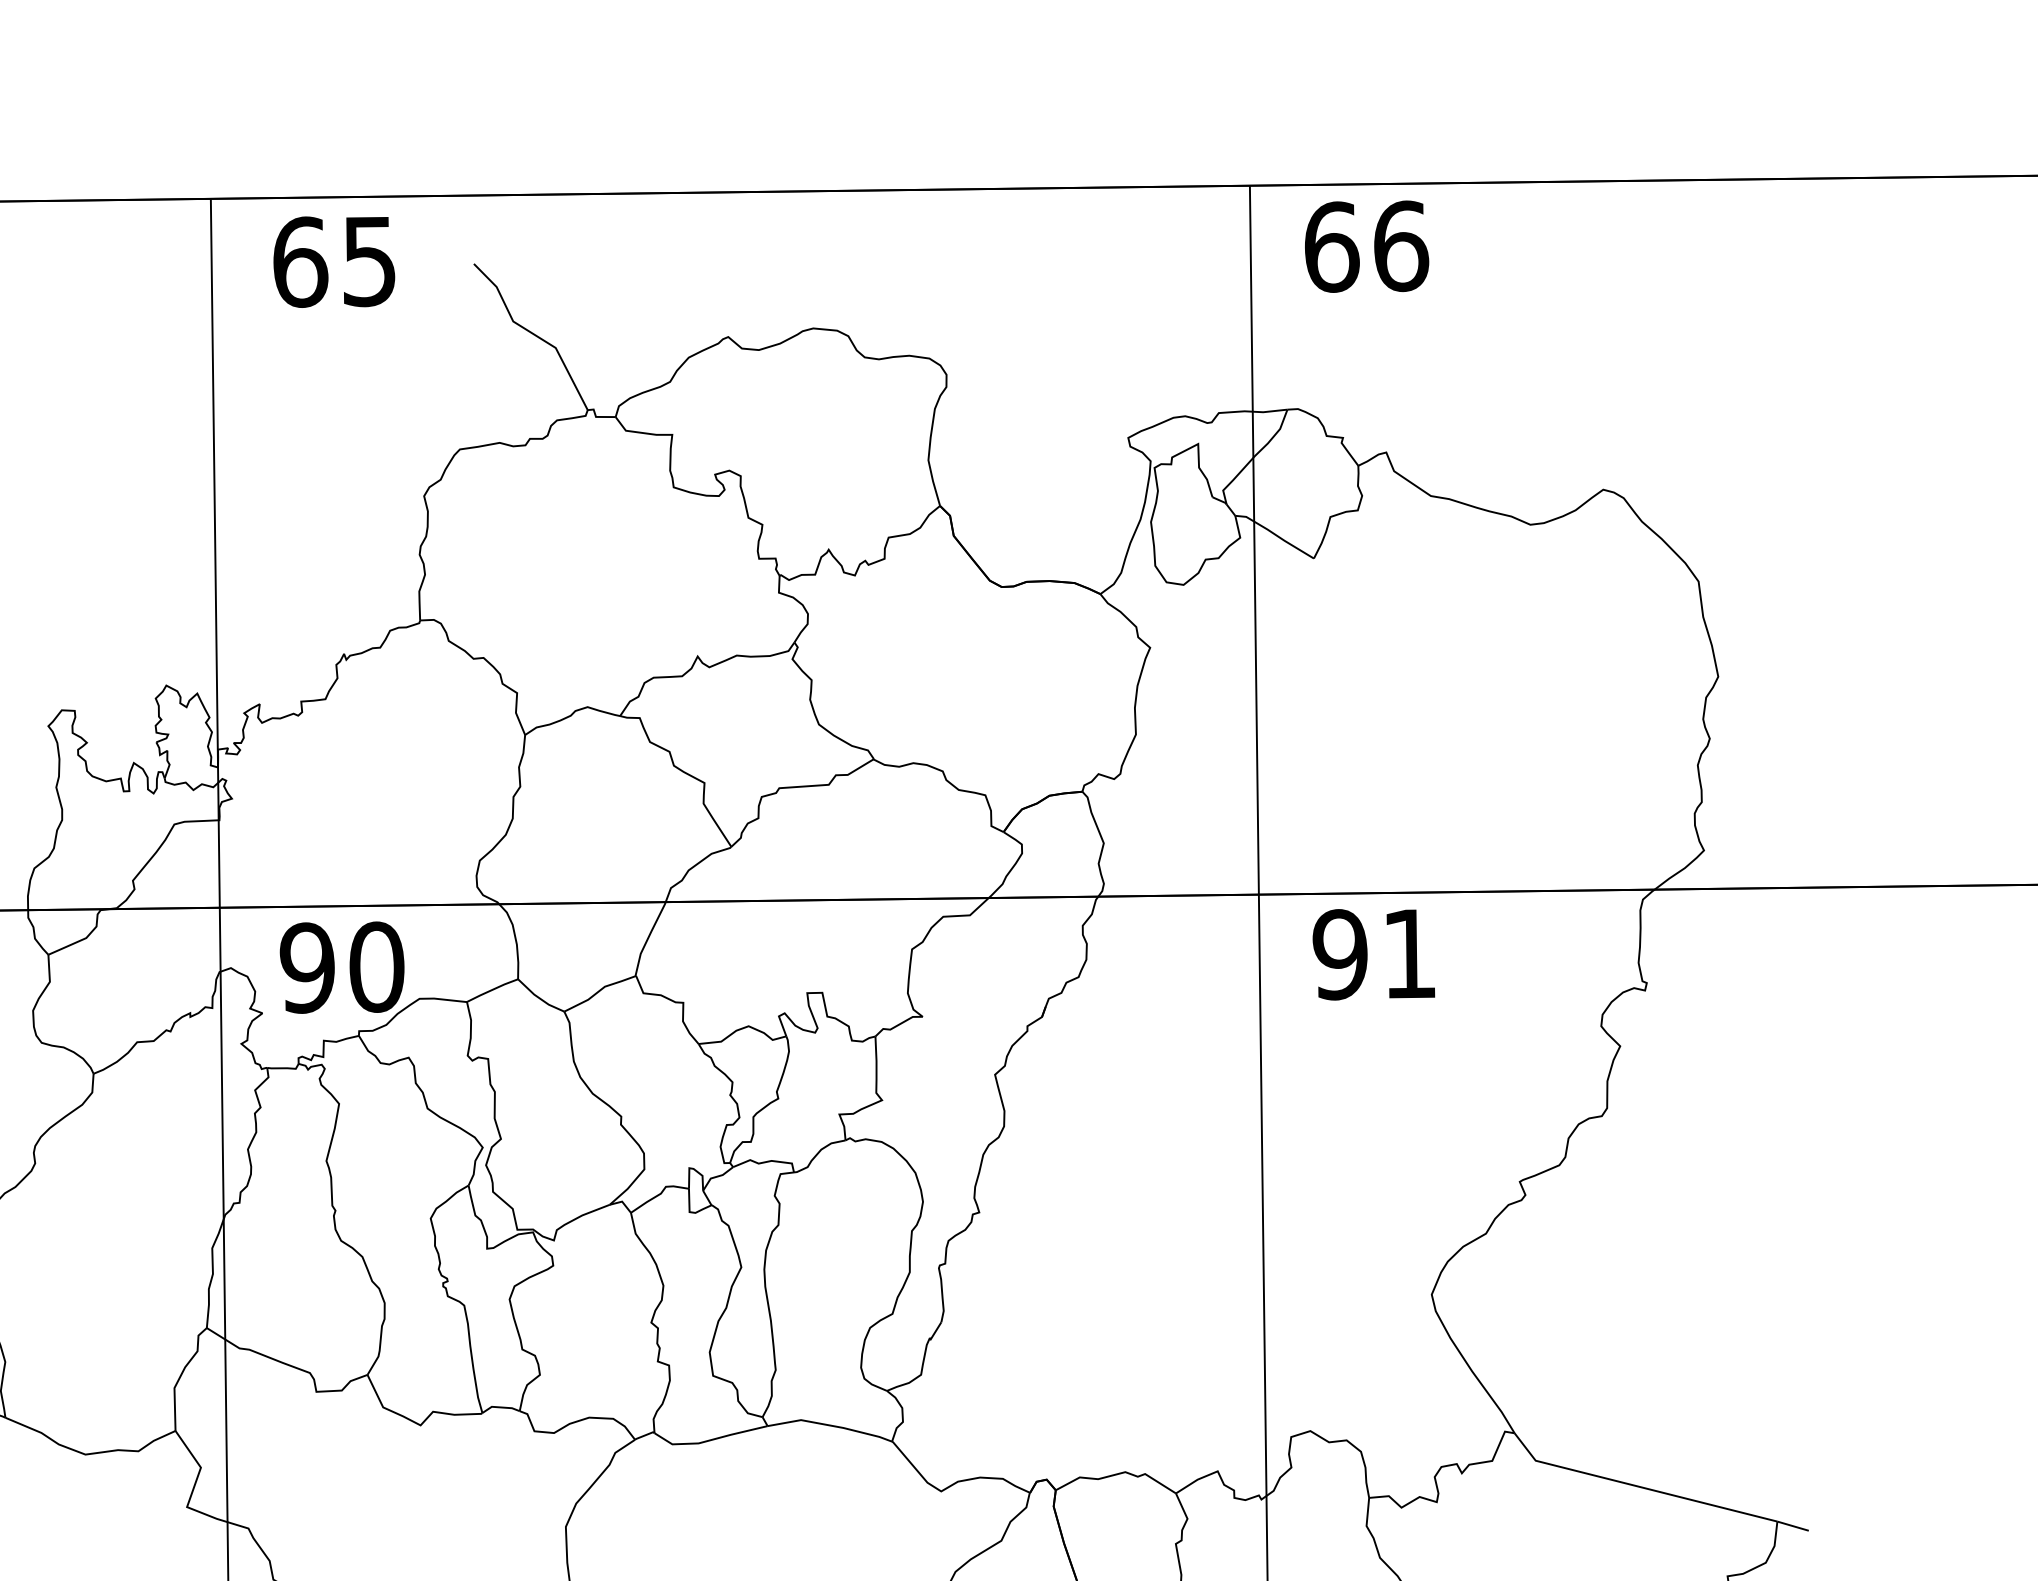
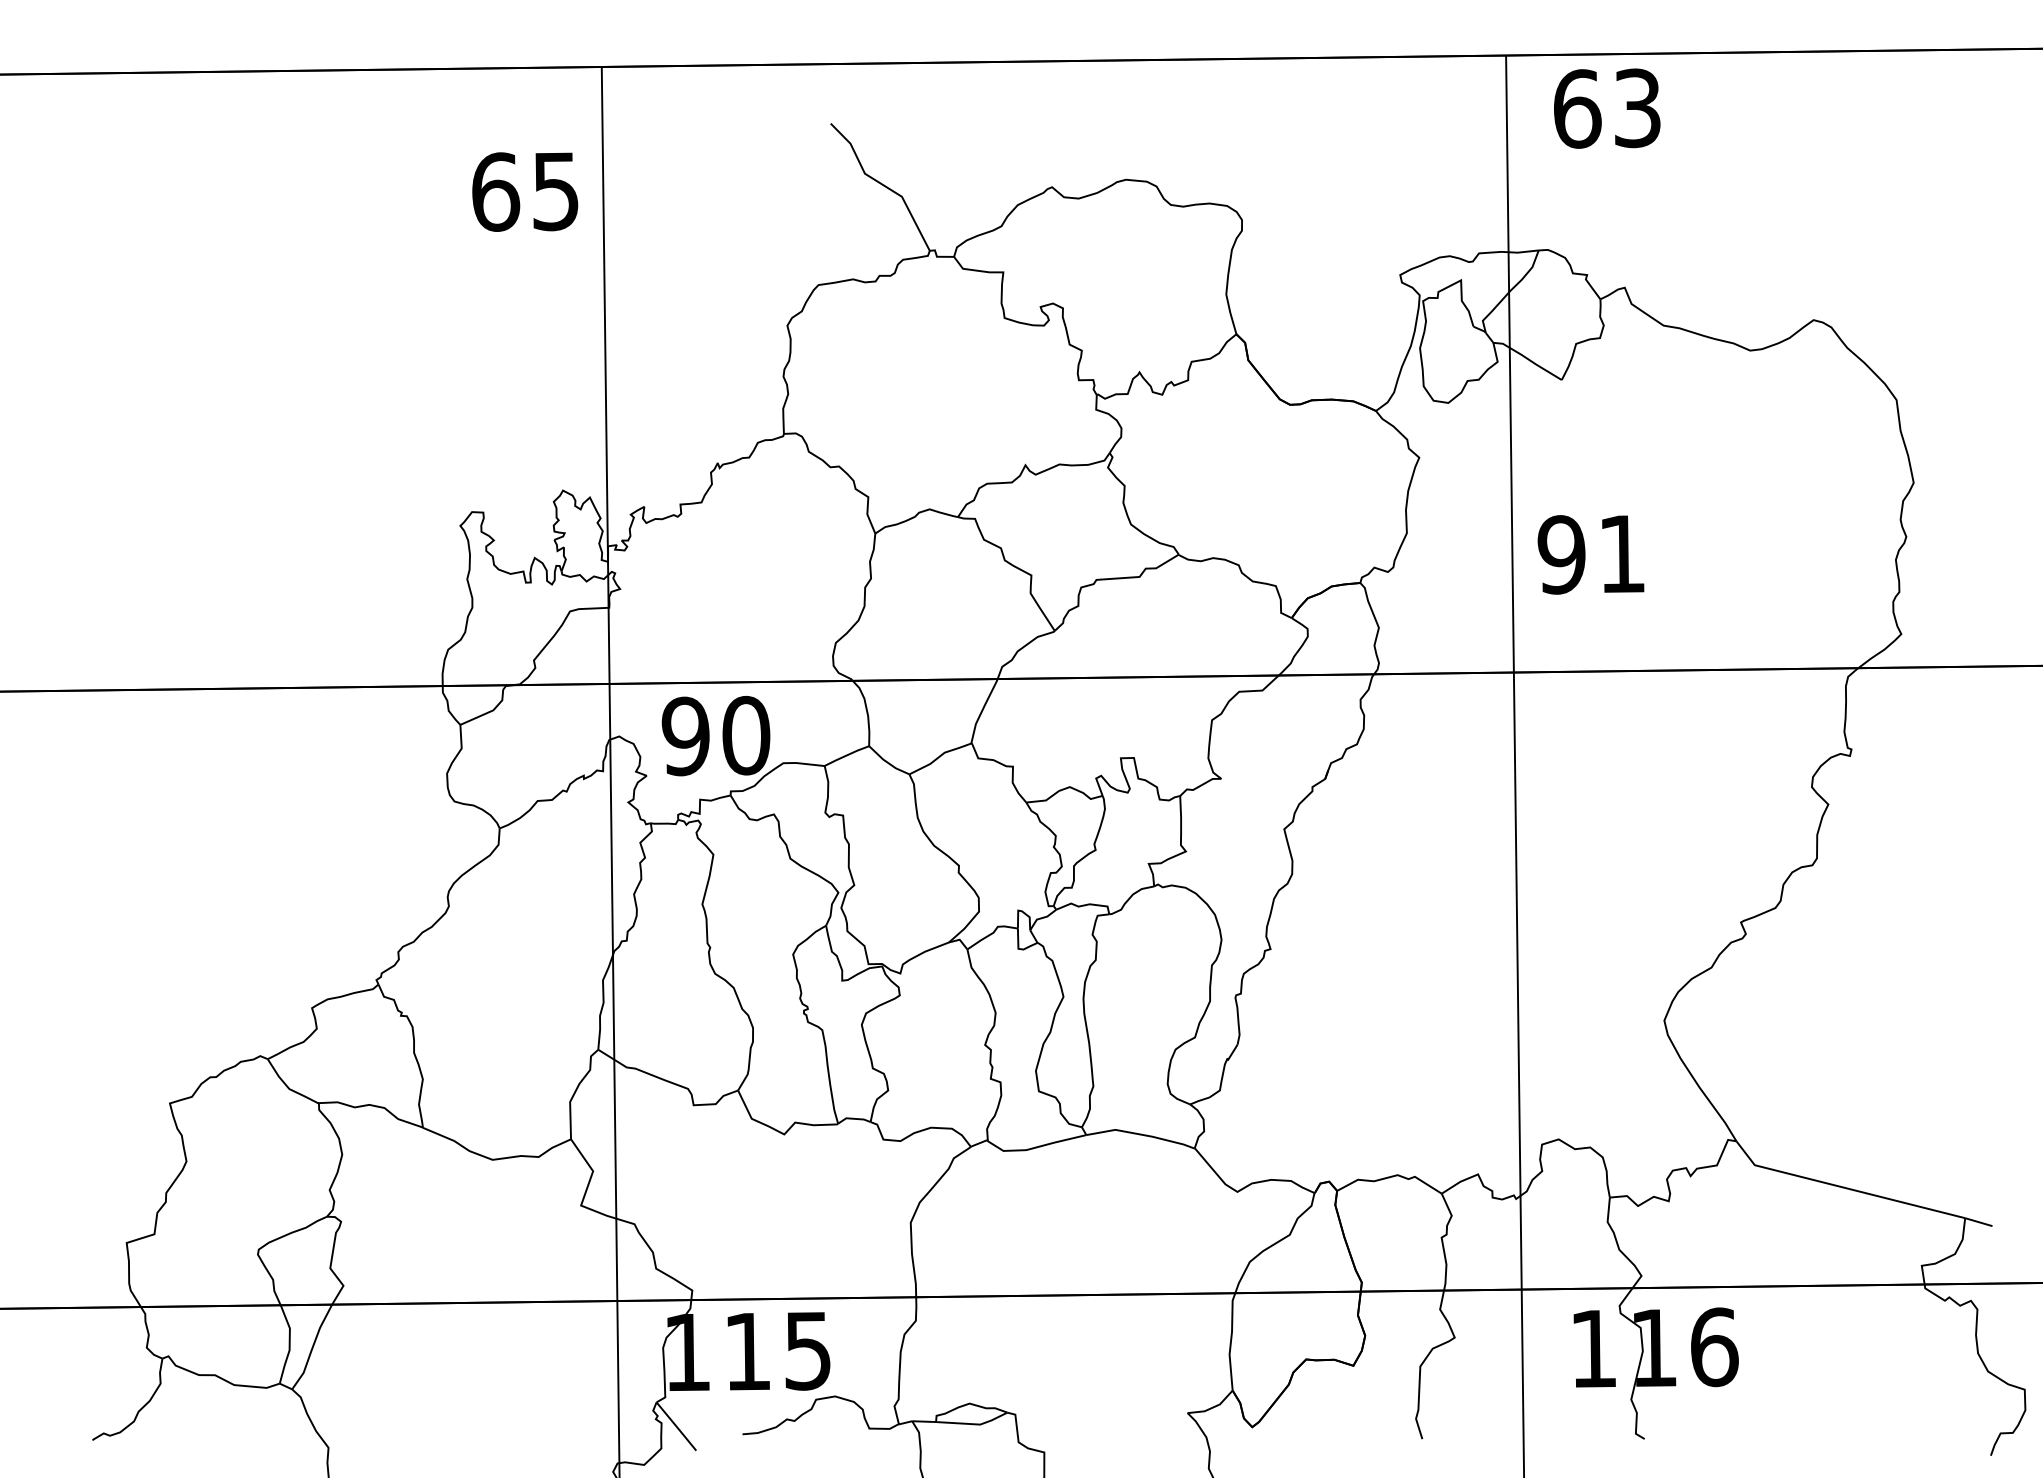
text: (1402, 246) -> (1638, 108), 66 -> 63
text: (334, 261) -> (525, 191), moved
text: (1373, 954) -> (1590, 554), moved

